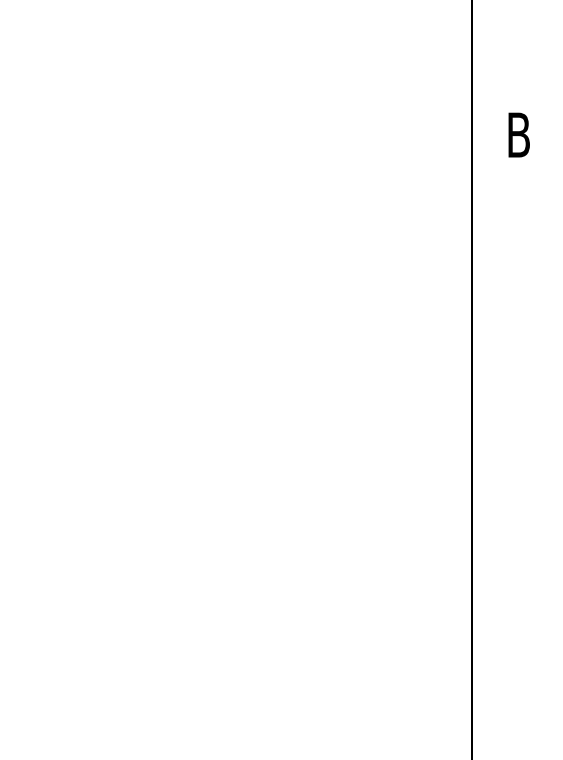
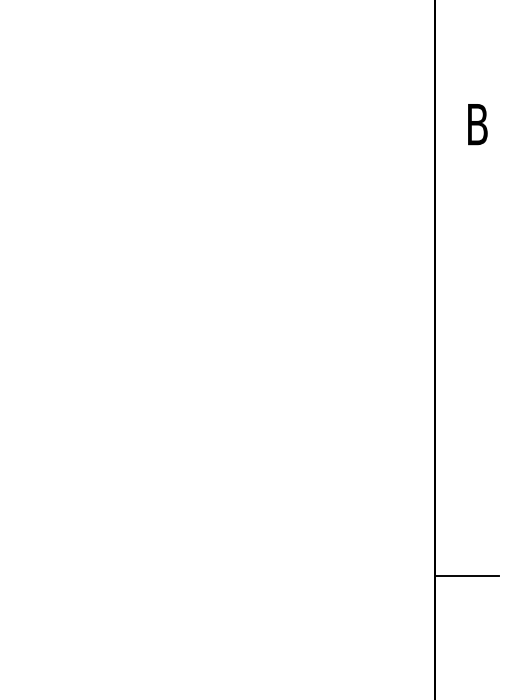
line: (507, 625) -> (467, 576), added

